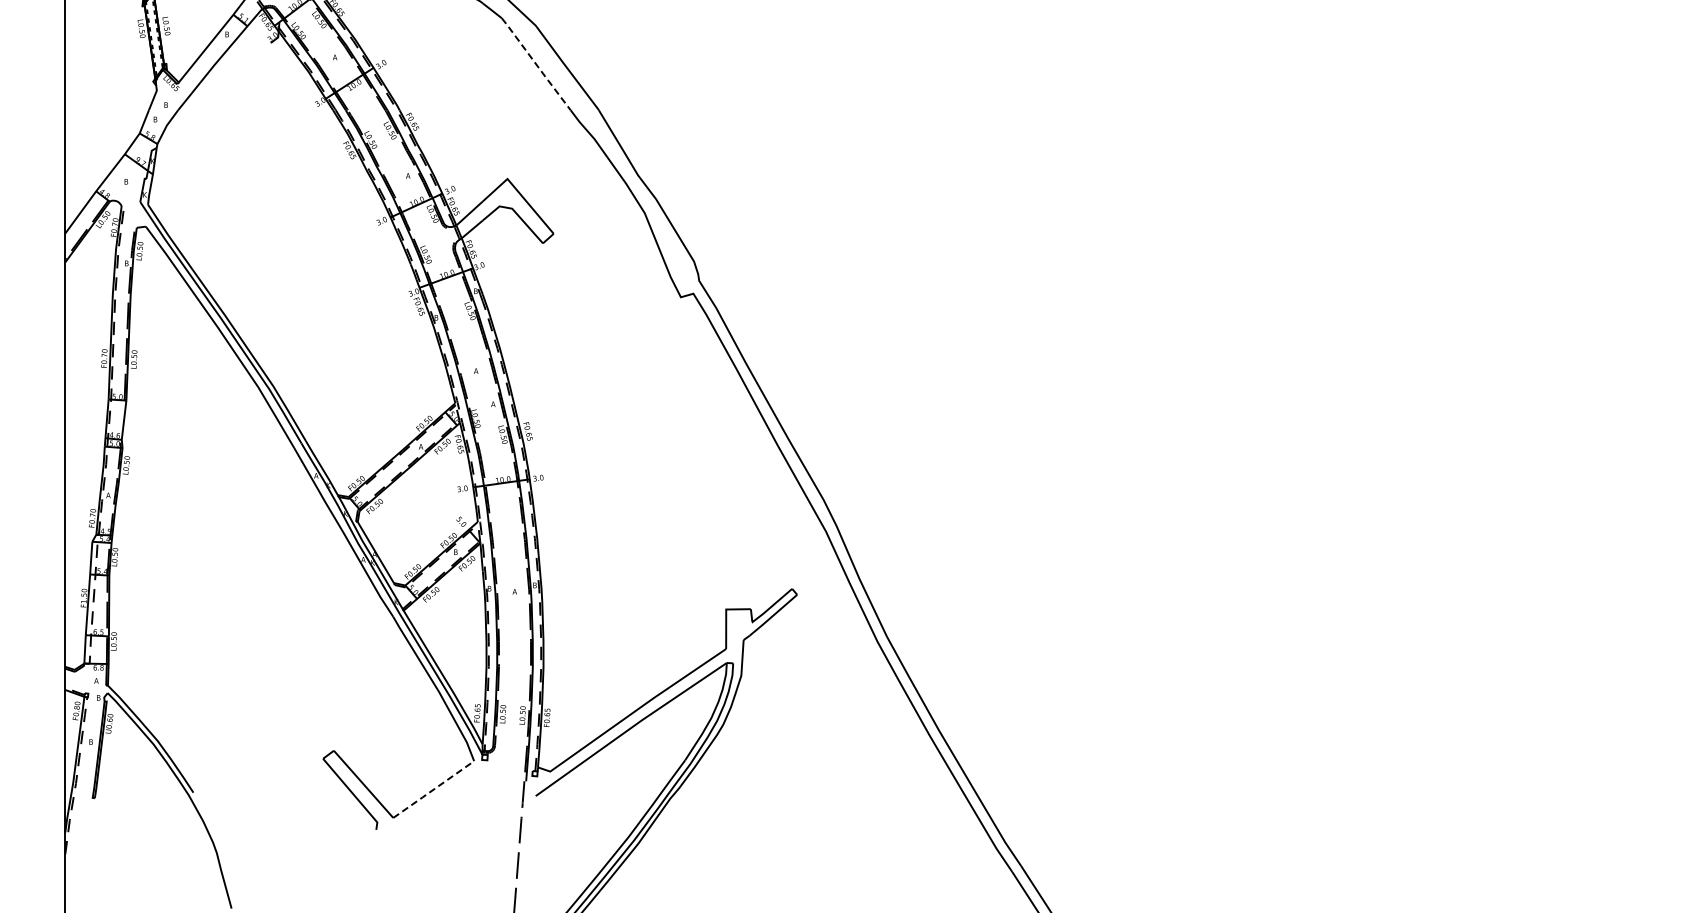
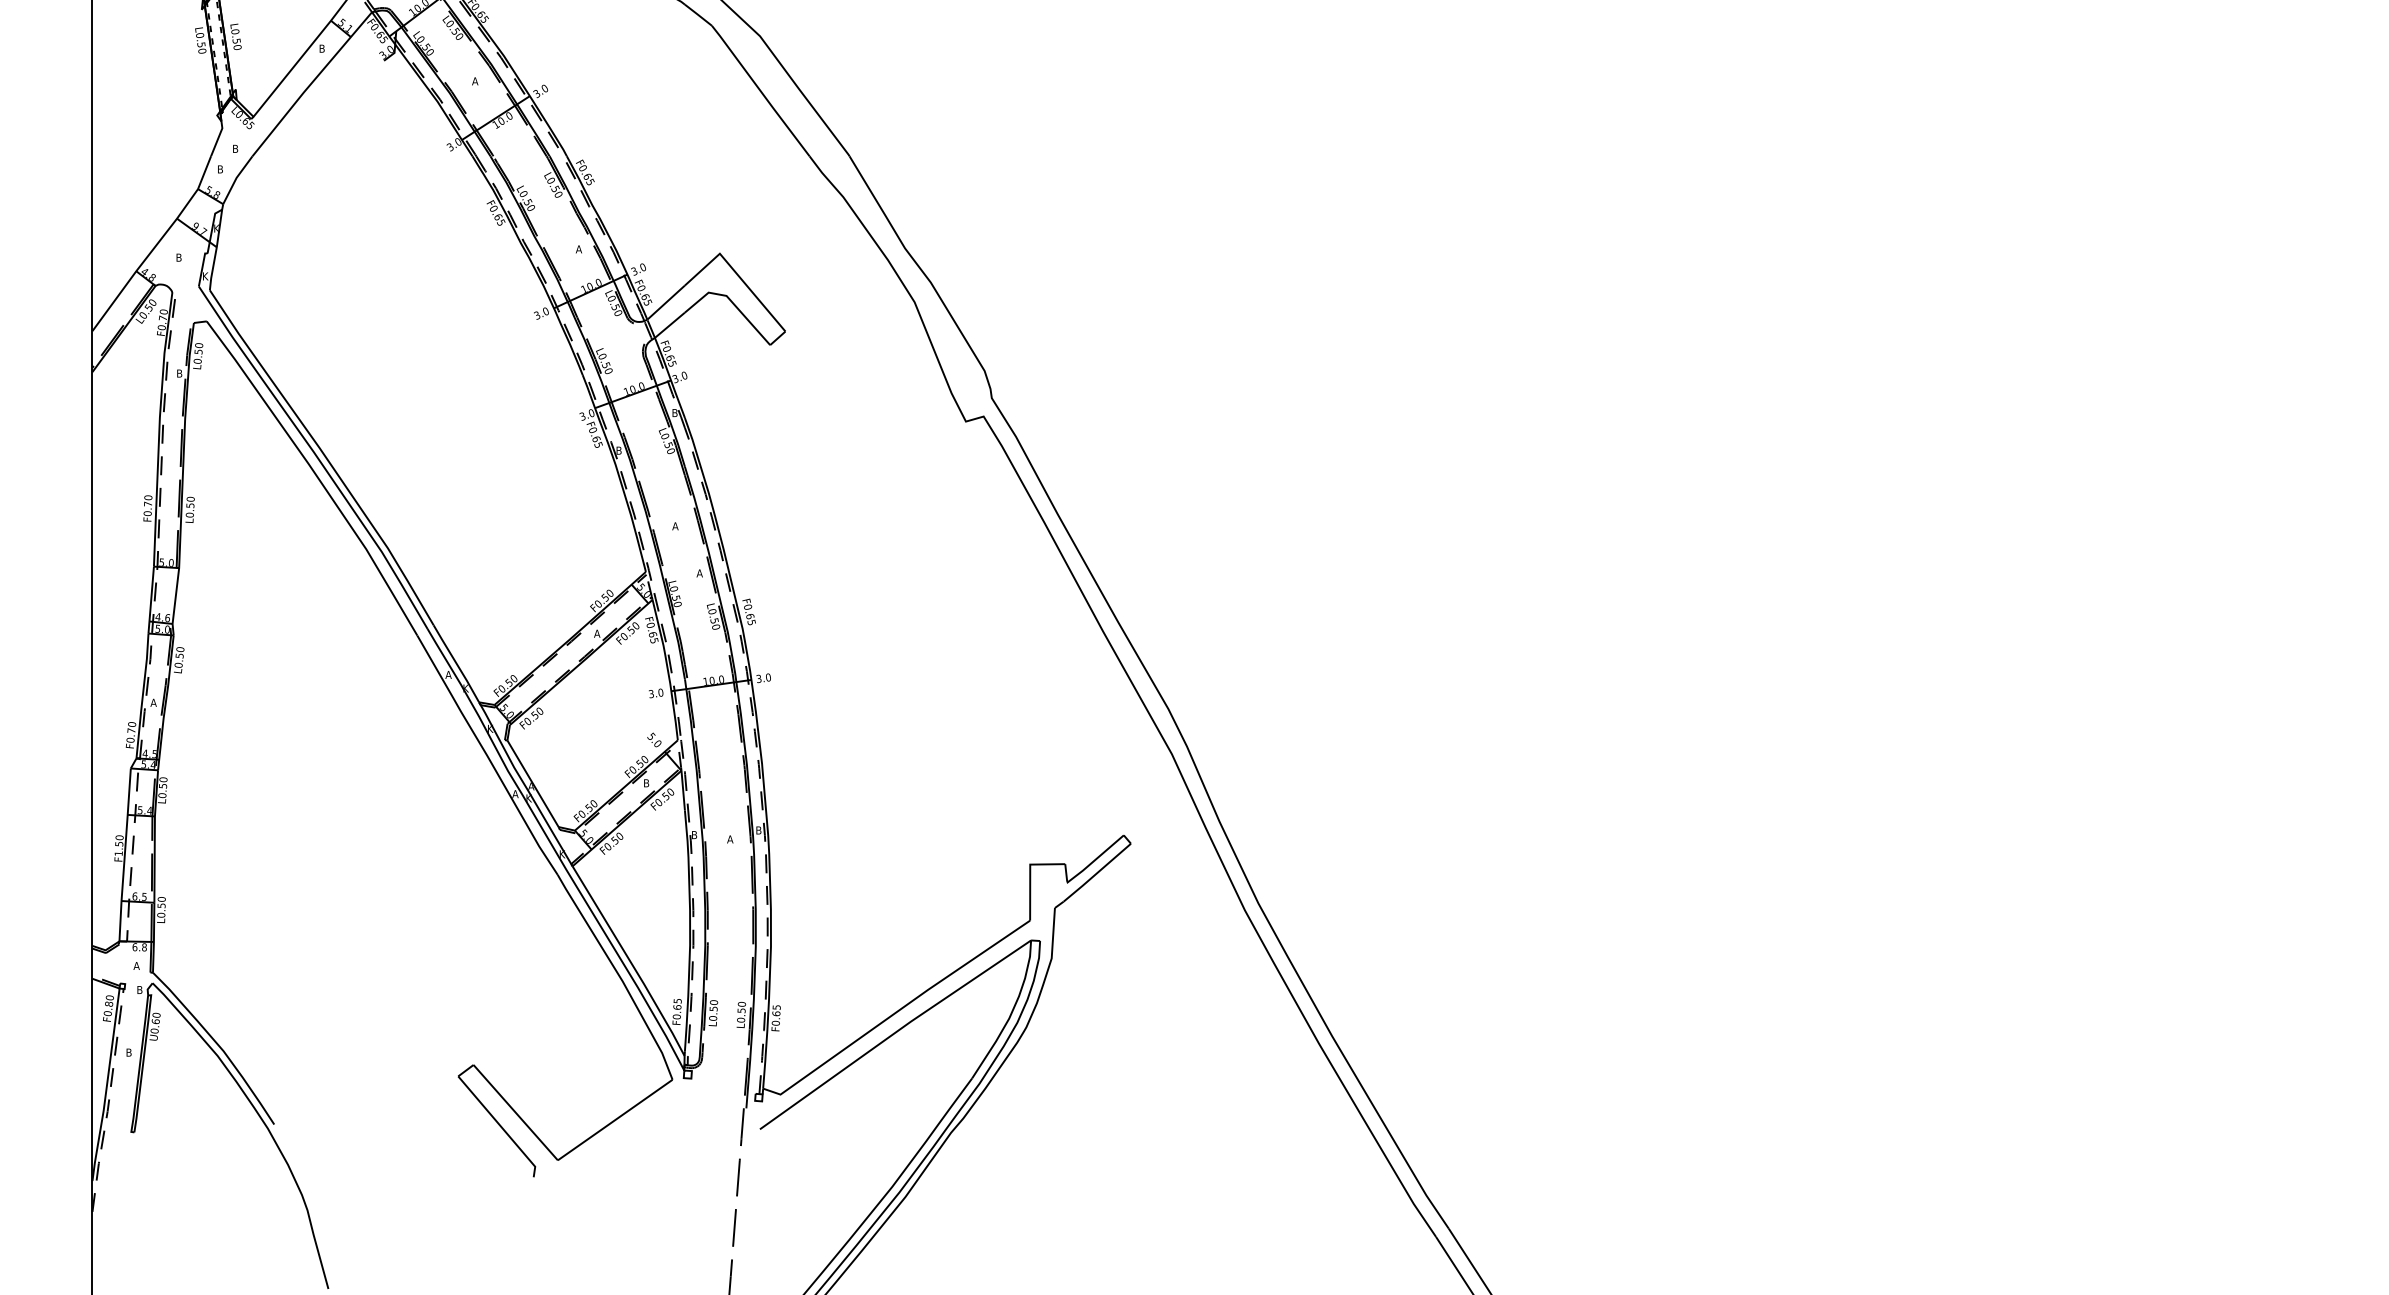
line: (536, 64) -> (761, 91), dashed -> solid
line: (433, 789) -> (614, 1119), dashed -> solid

